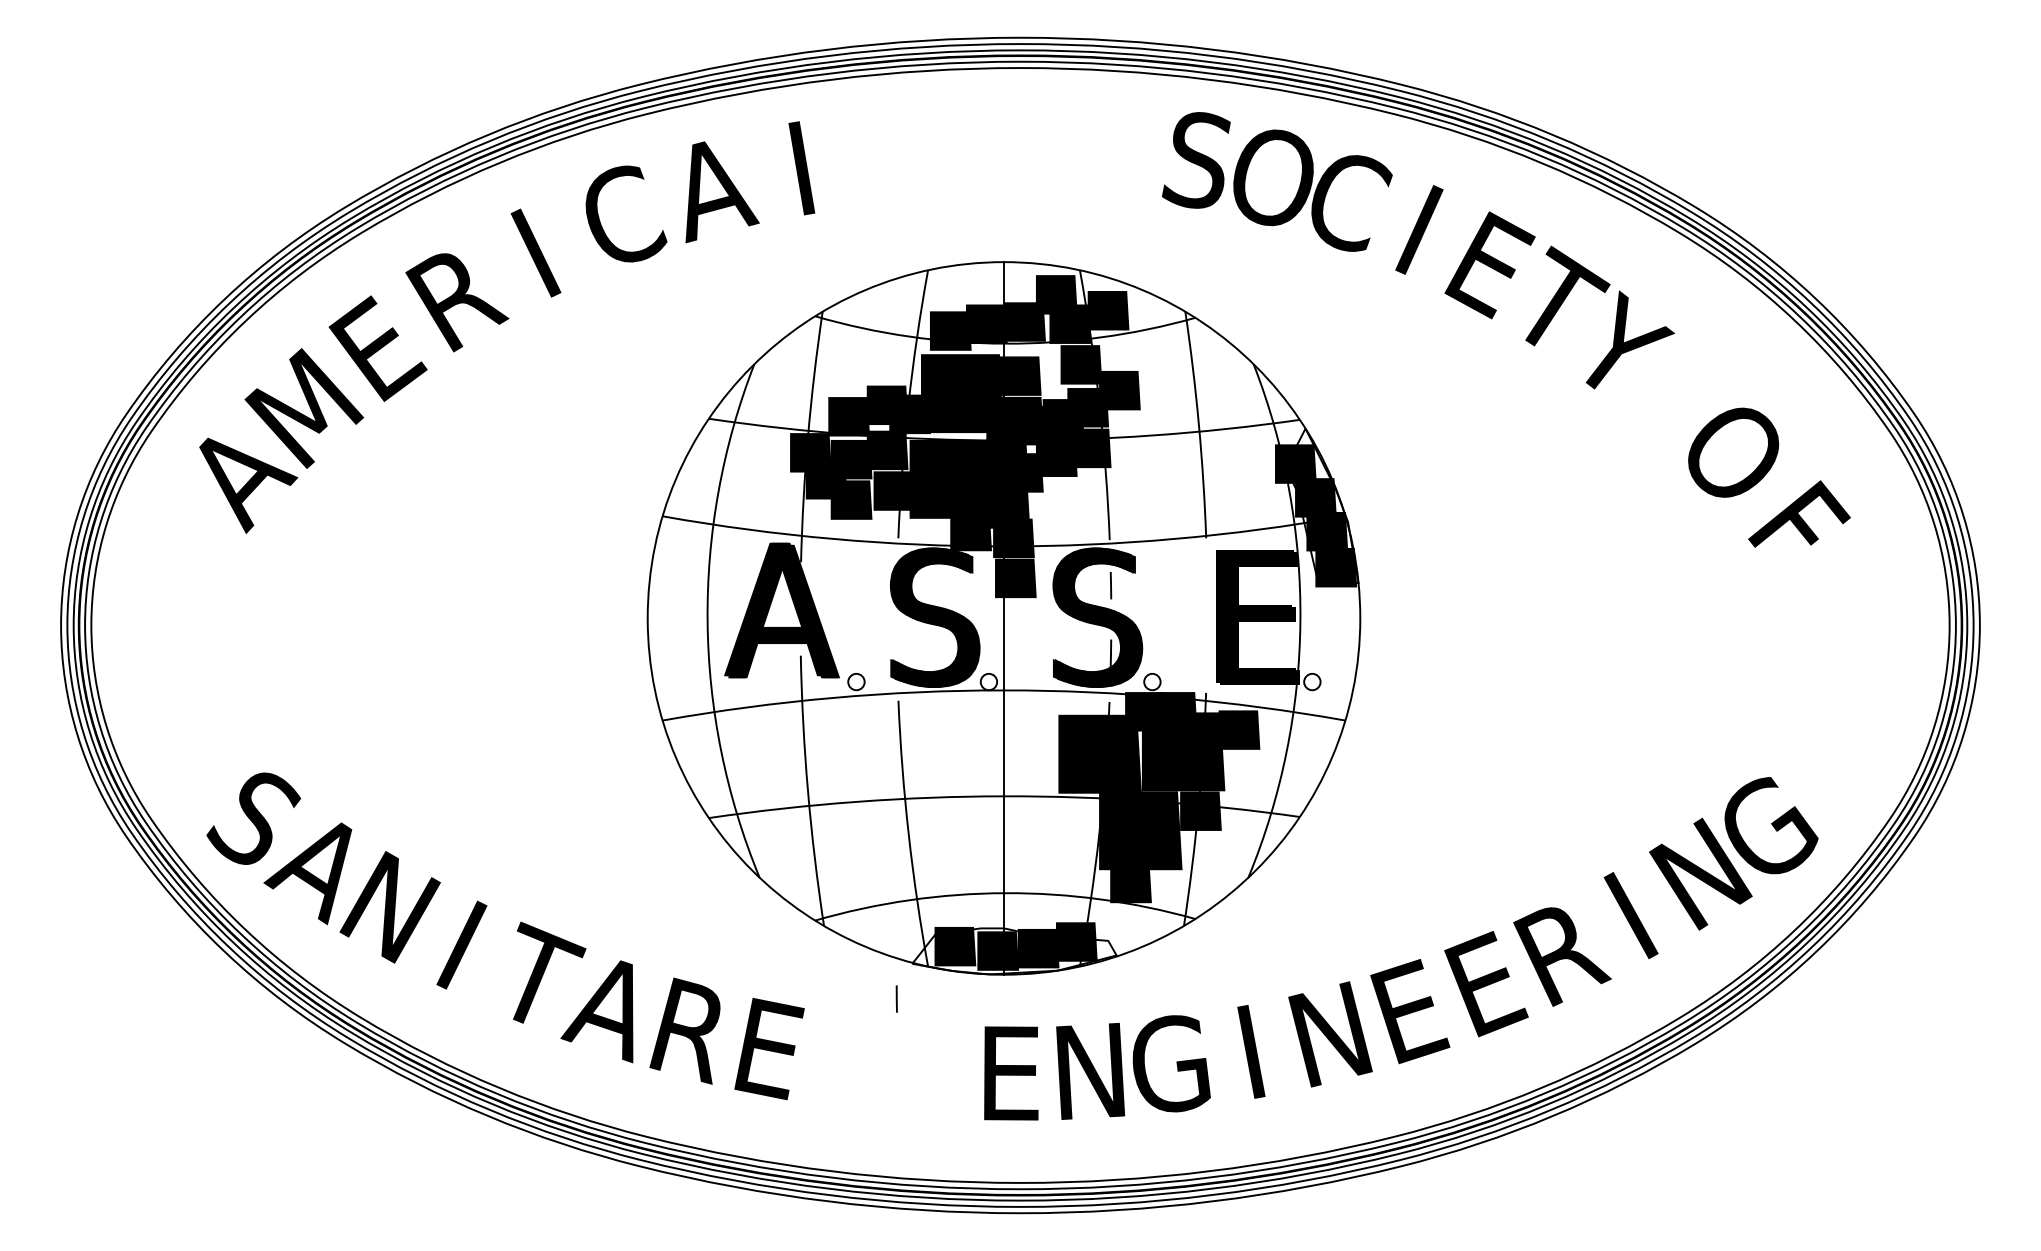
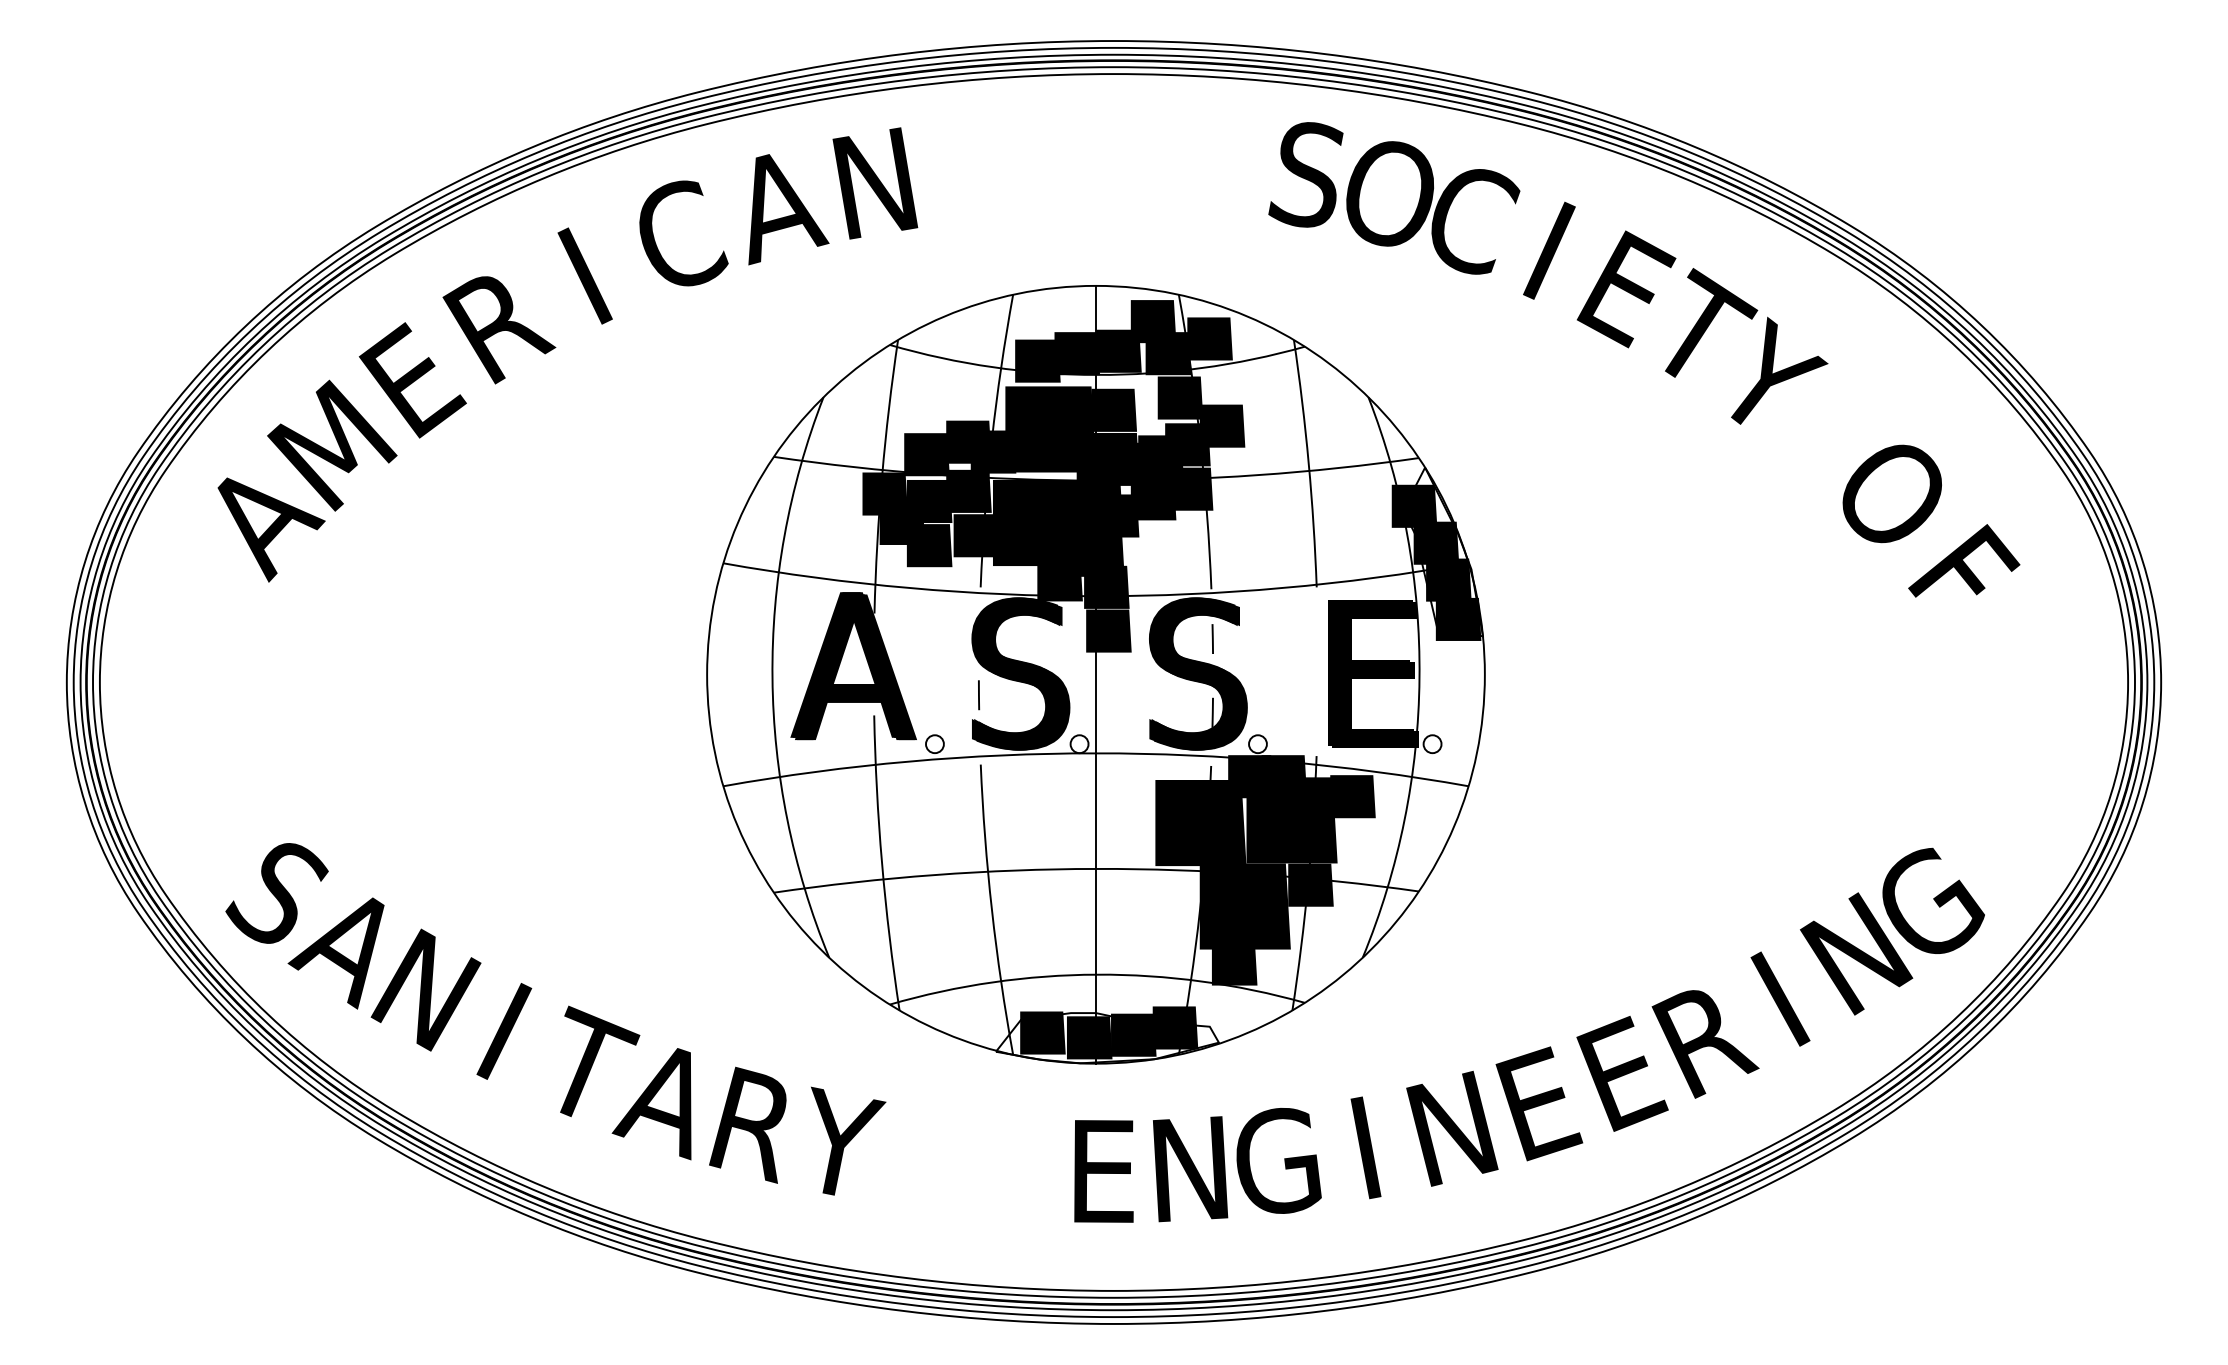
text: (801, 168) -> (875, 183), I -> N
line: (897, 999) -> (979, 695), moved
text: (772, 1047) -> (843, 1143), E -> Y

